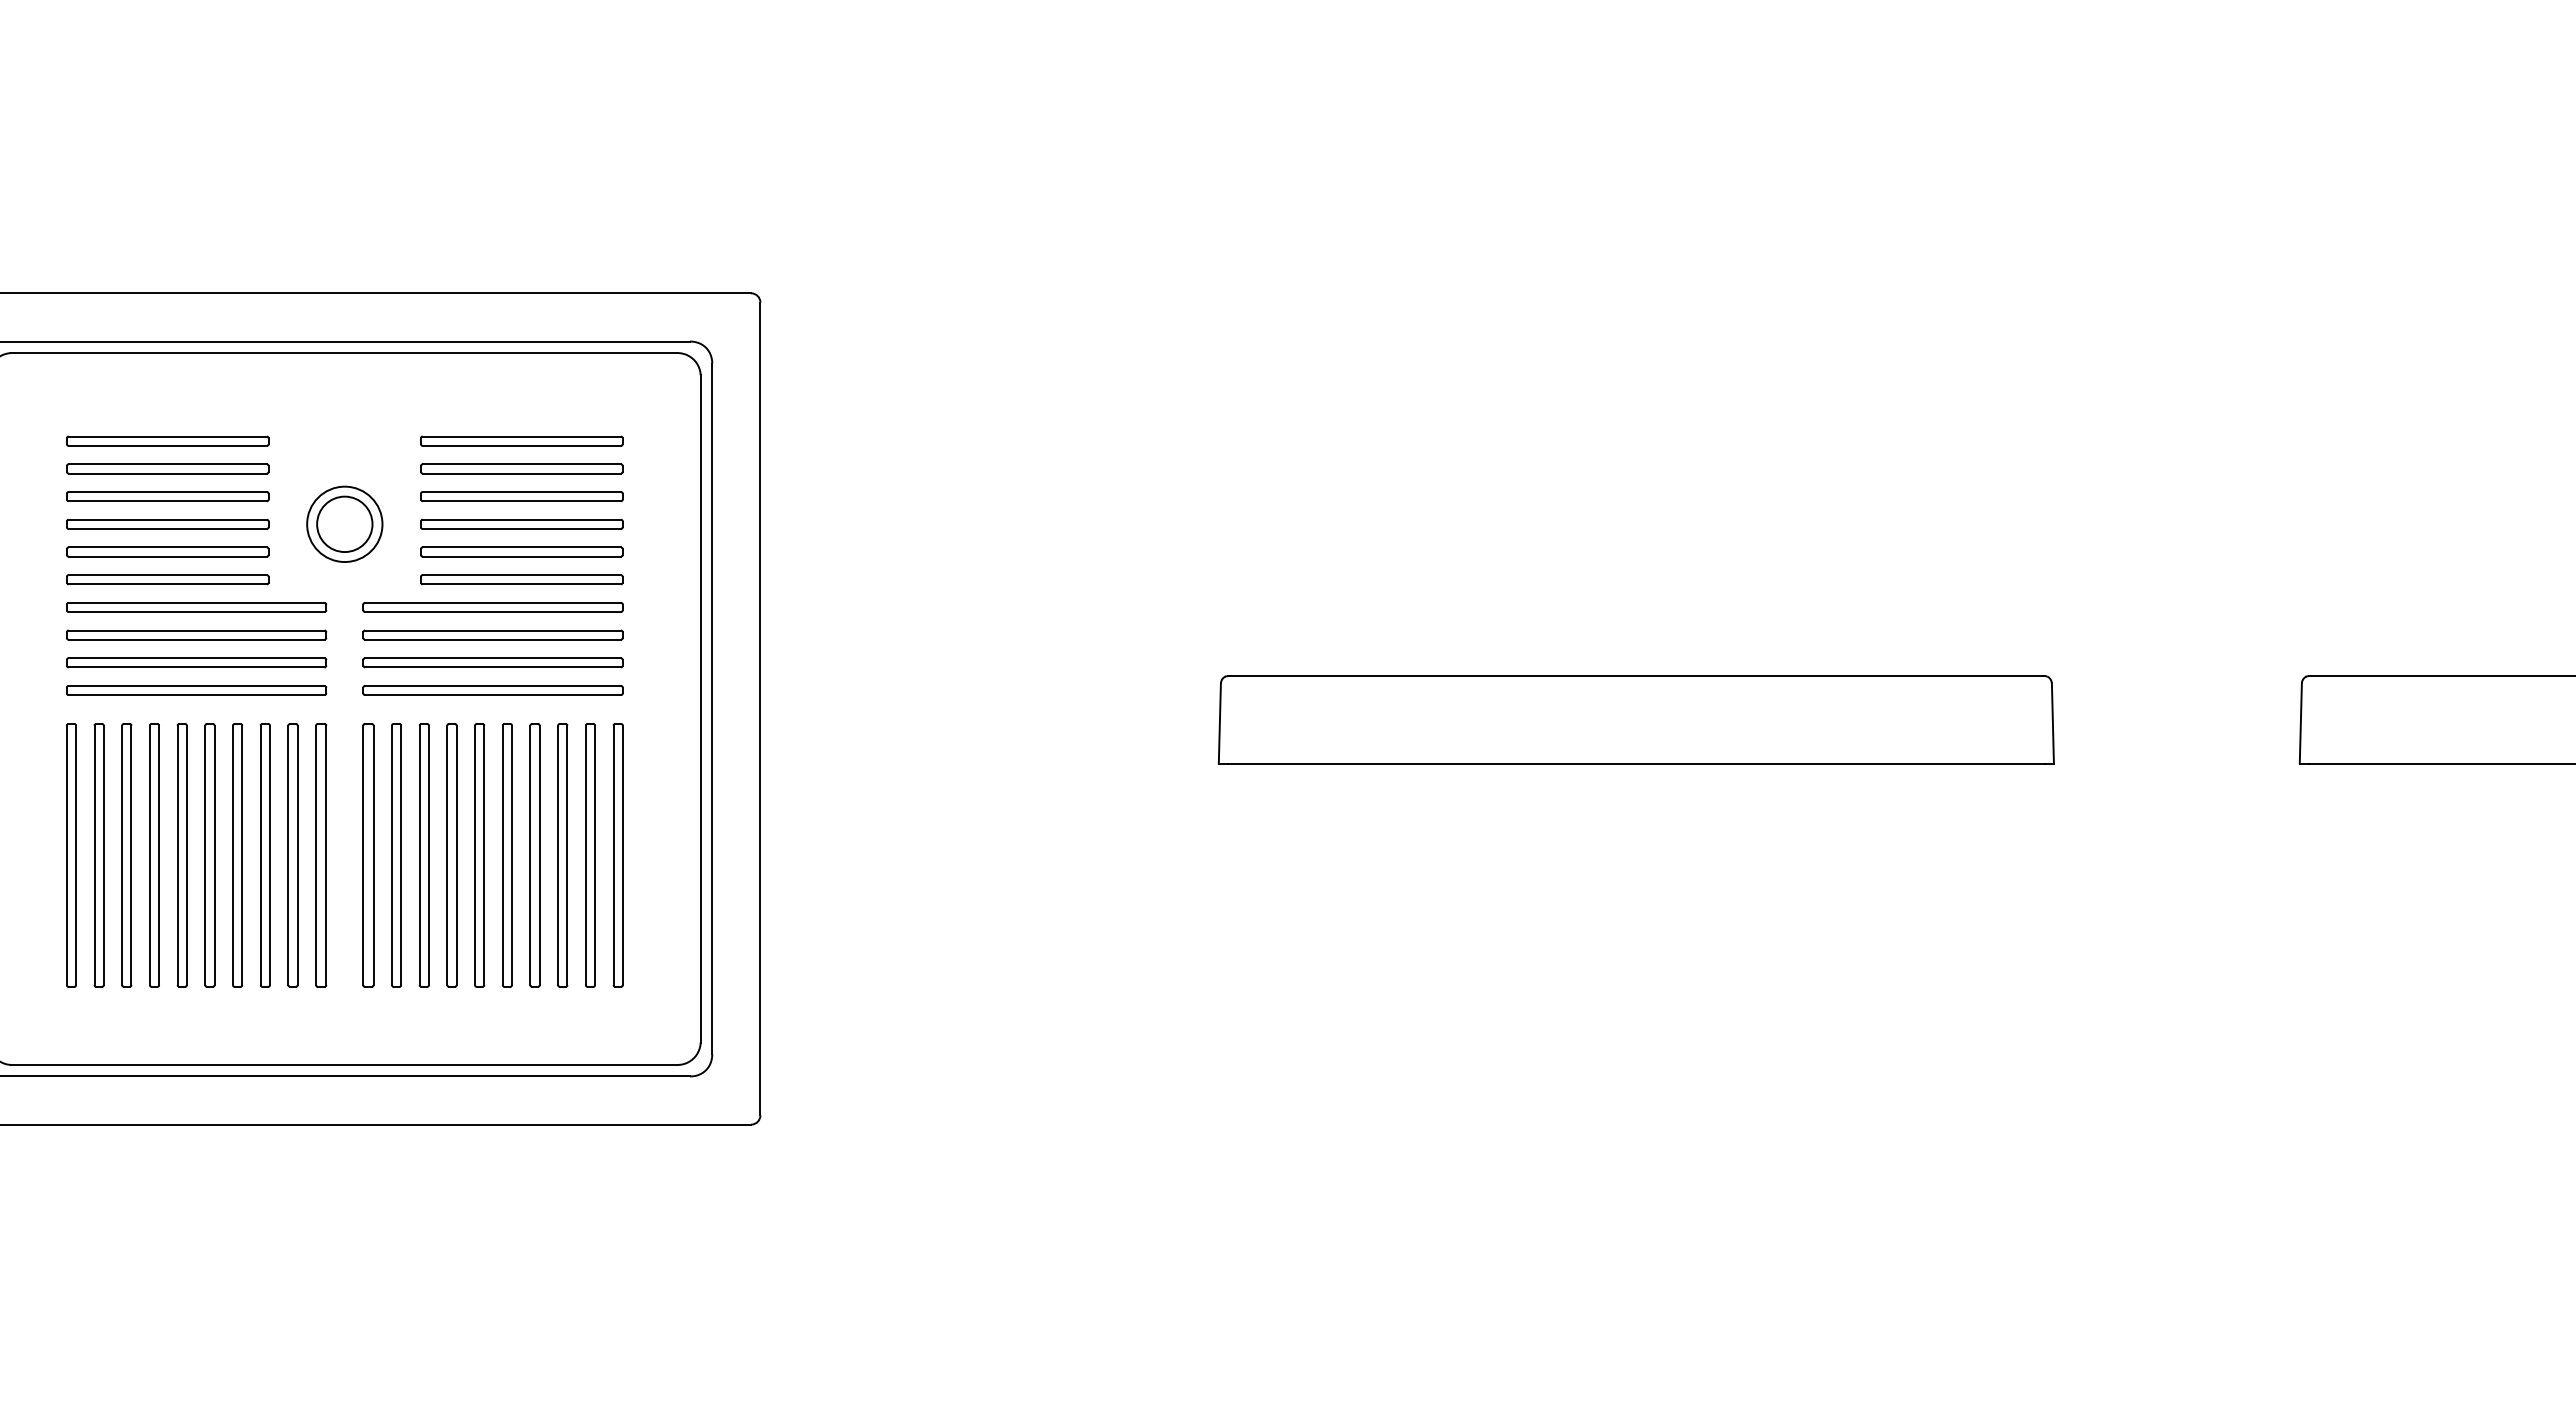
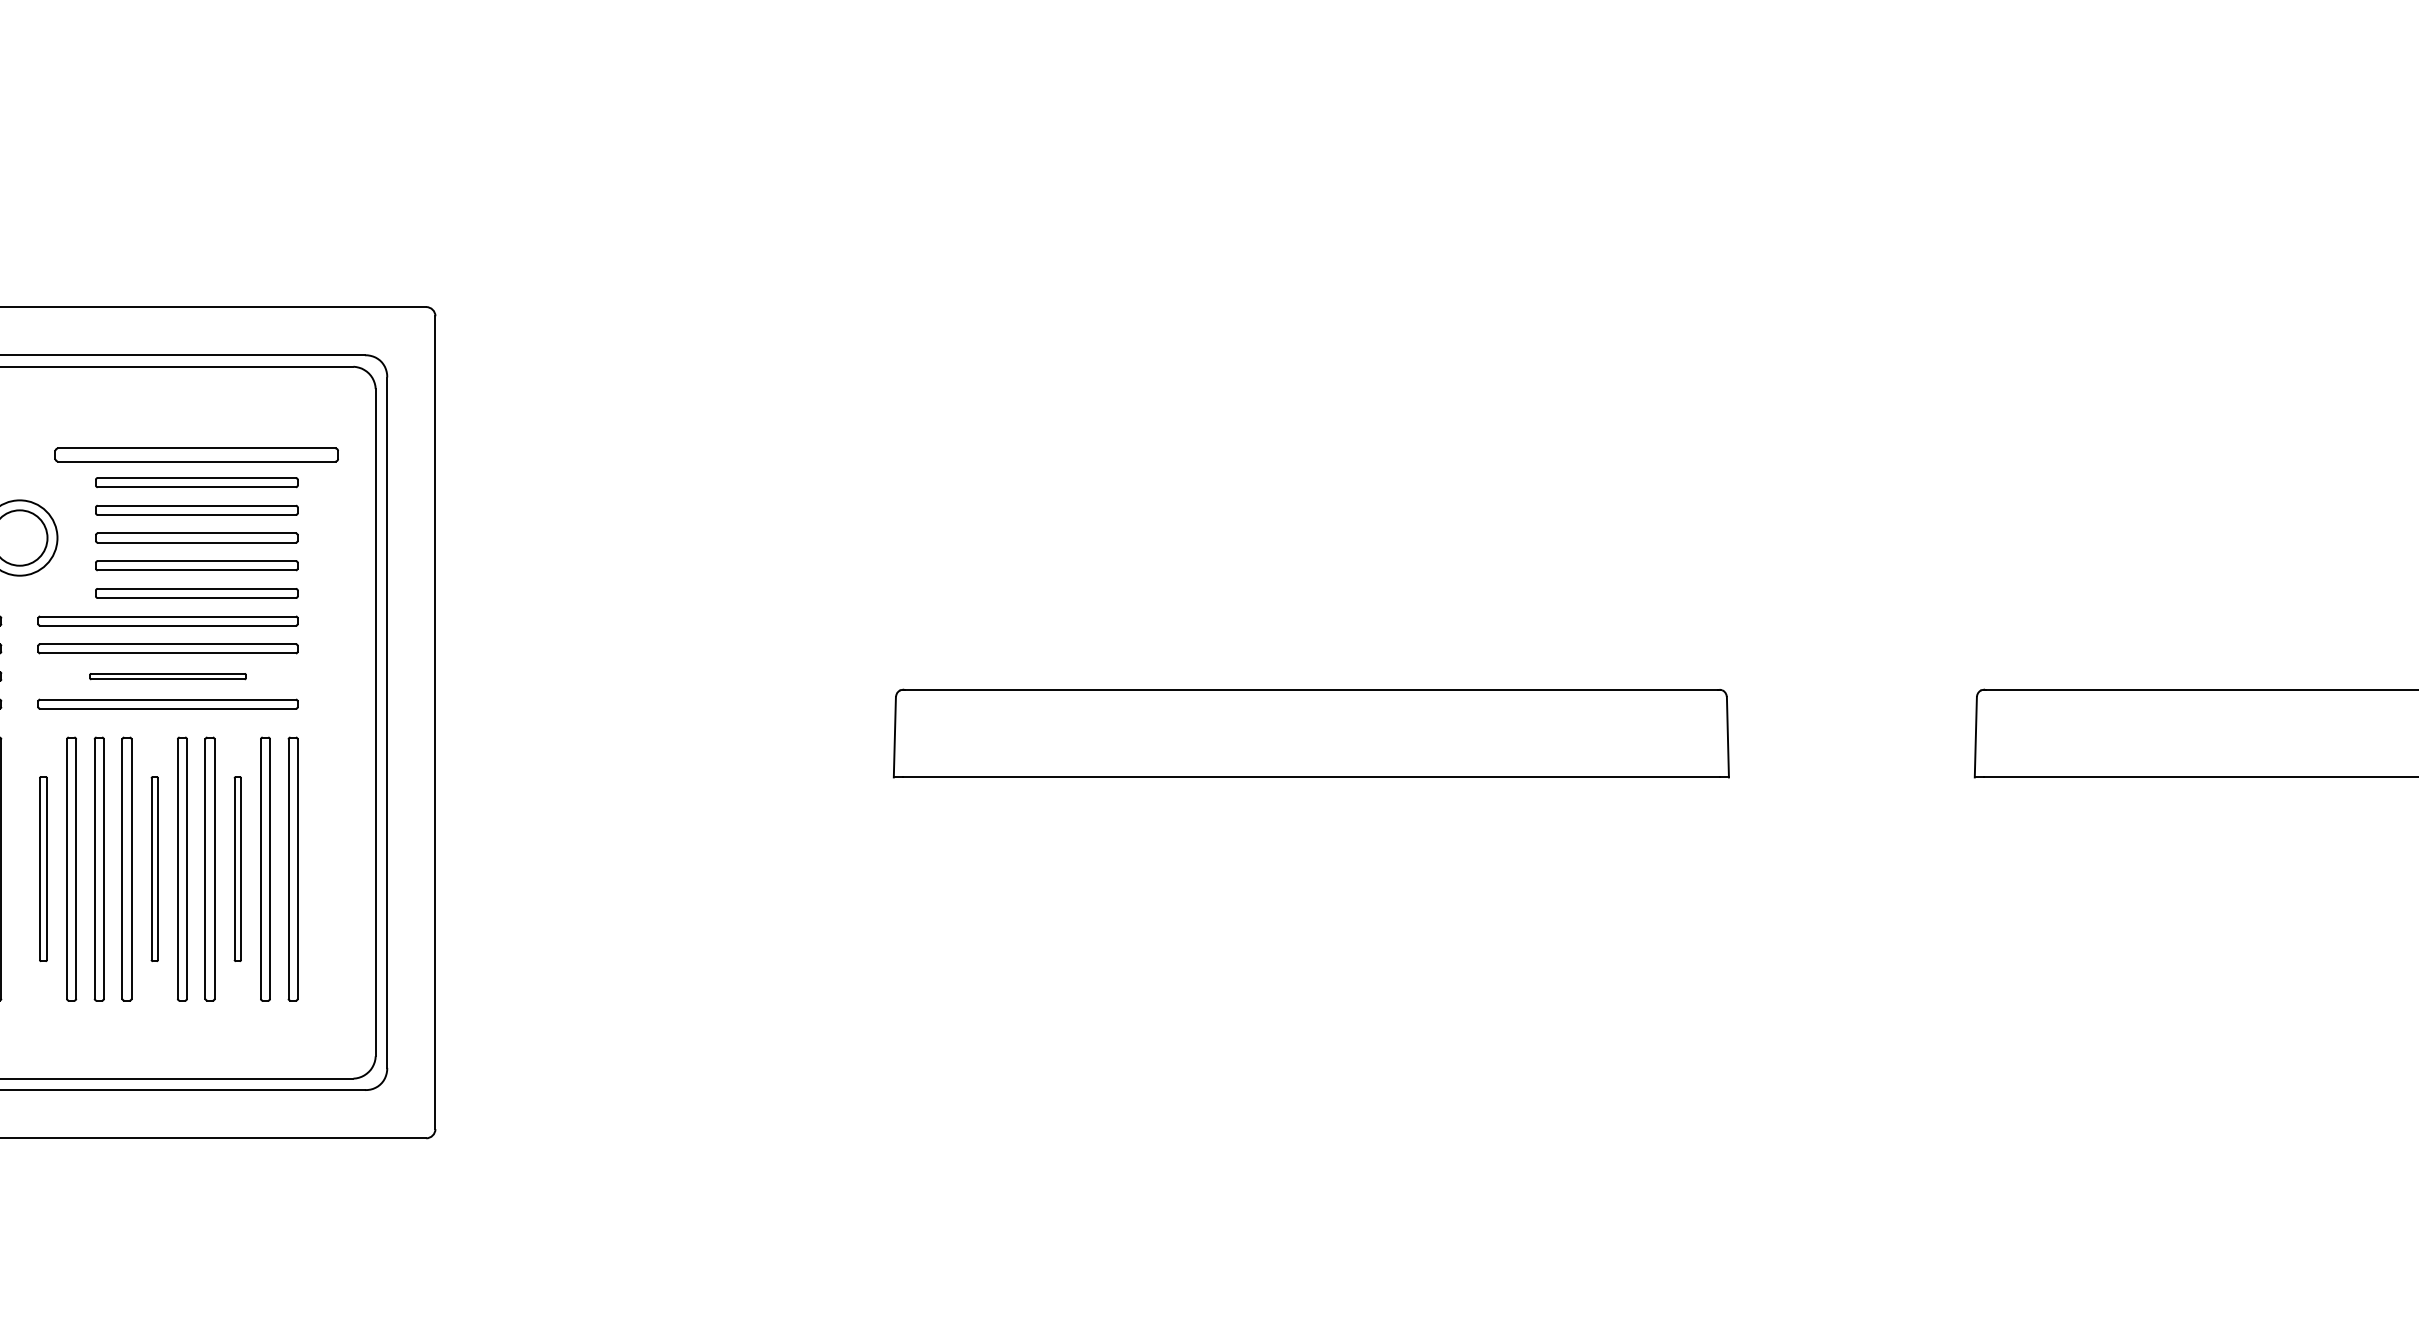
part: (521, 440) -> (196, 454), size x1.4
part: (492, 662) -> (167, 676), size x0.6
part: (368, 855) -> (43, 869), size x0.7
part: (479, 855) -> (154, 869), size x0.7
part: (562, 855) -> (237, 869), size x0.7

